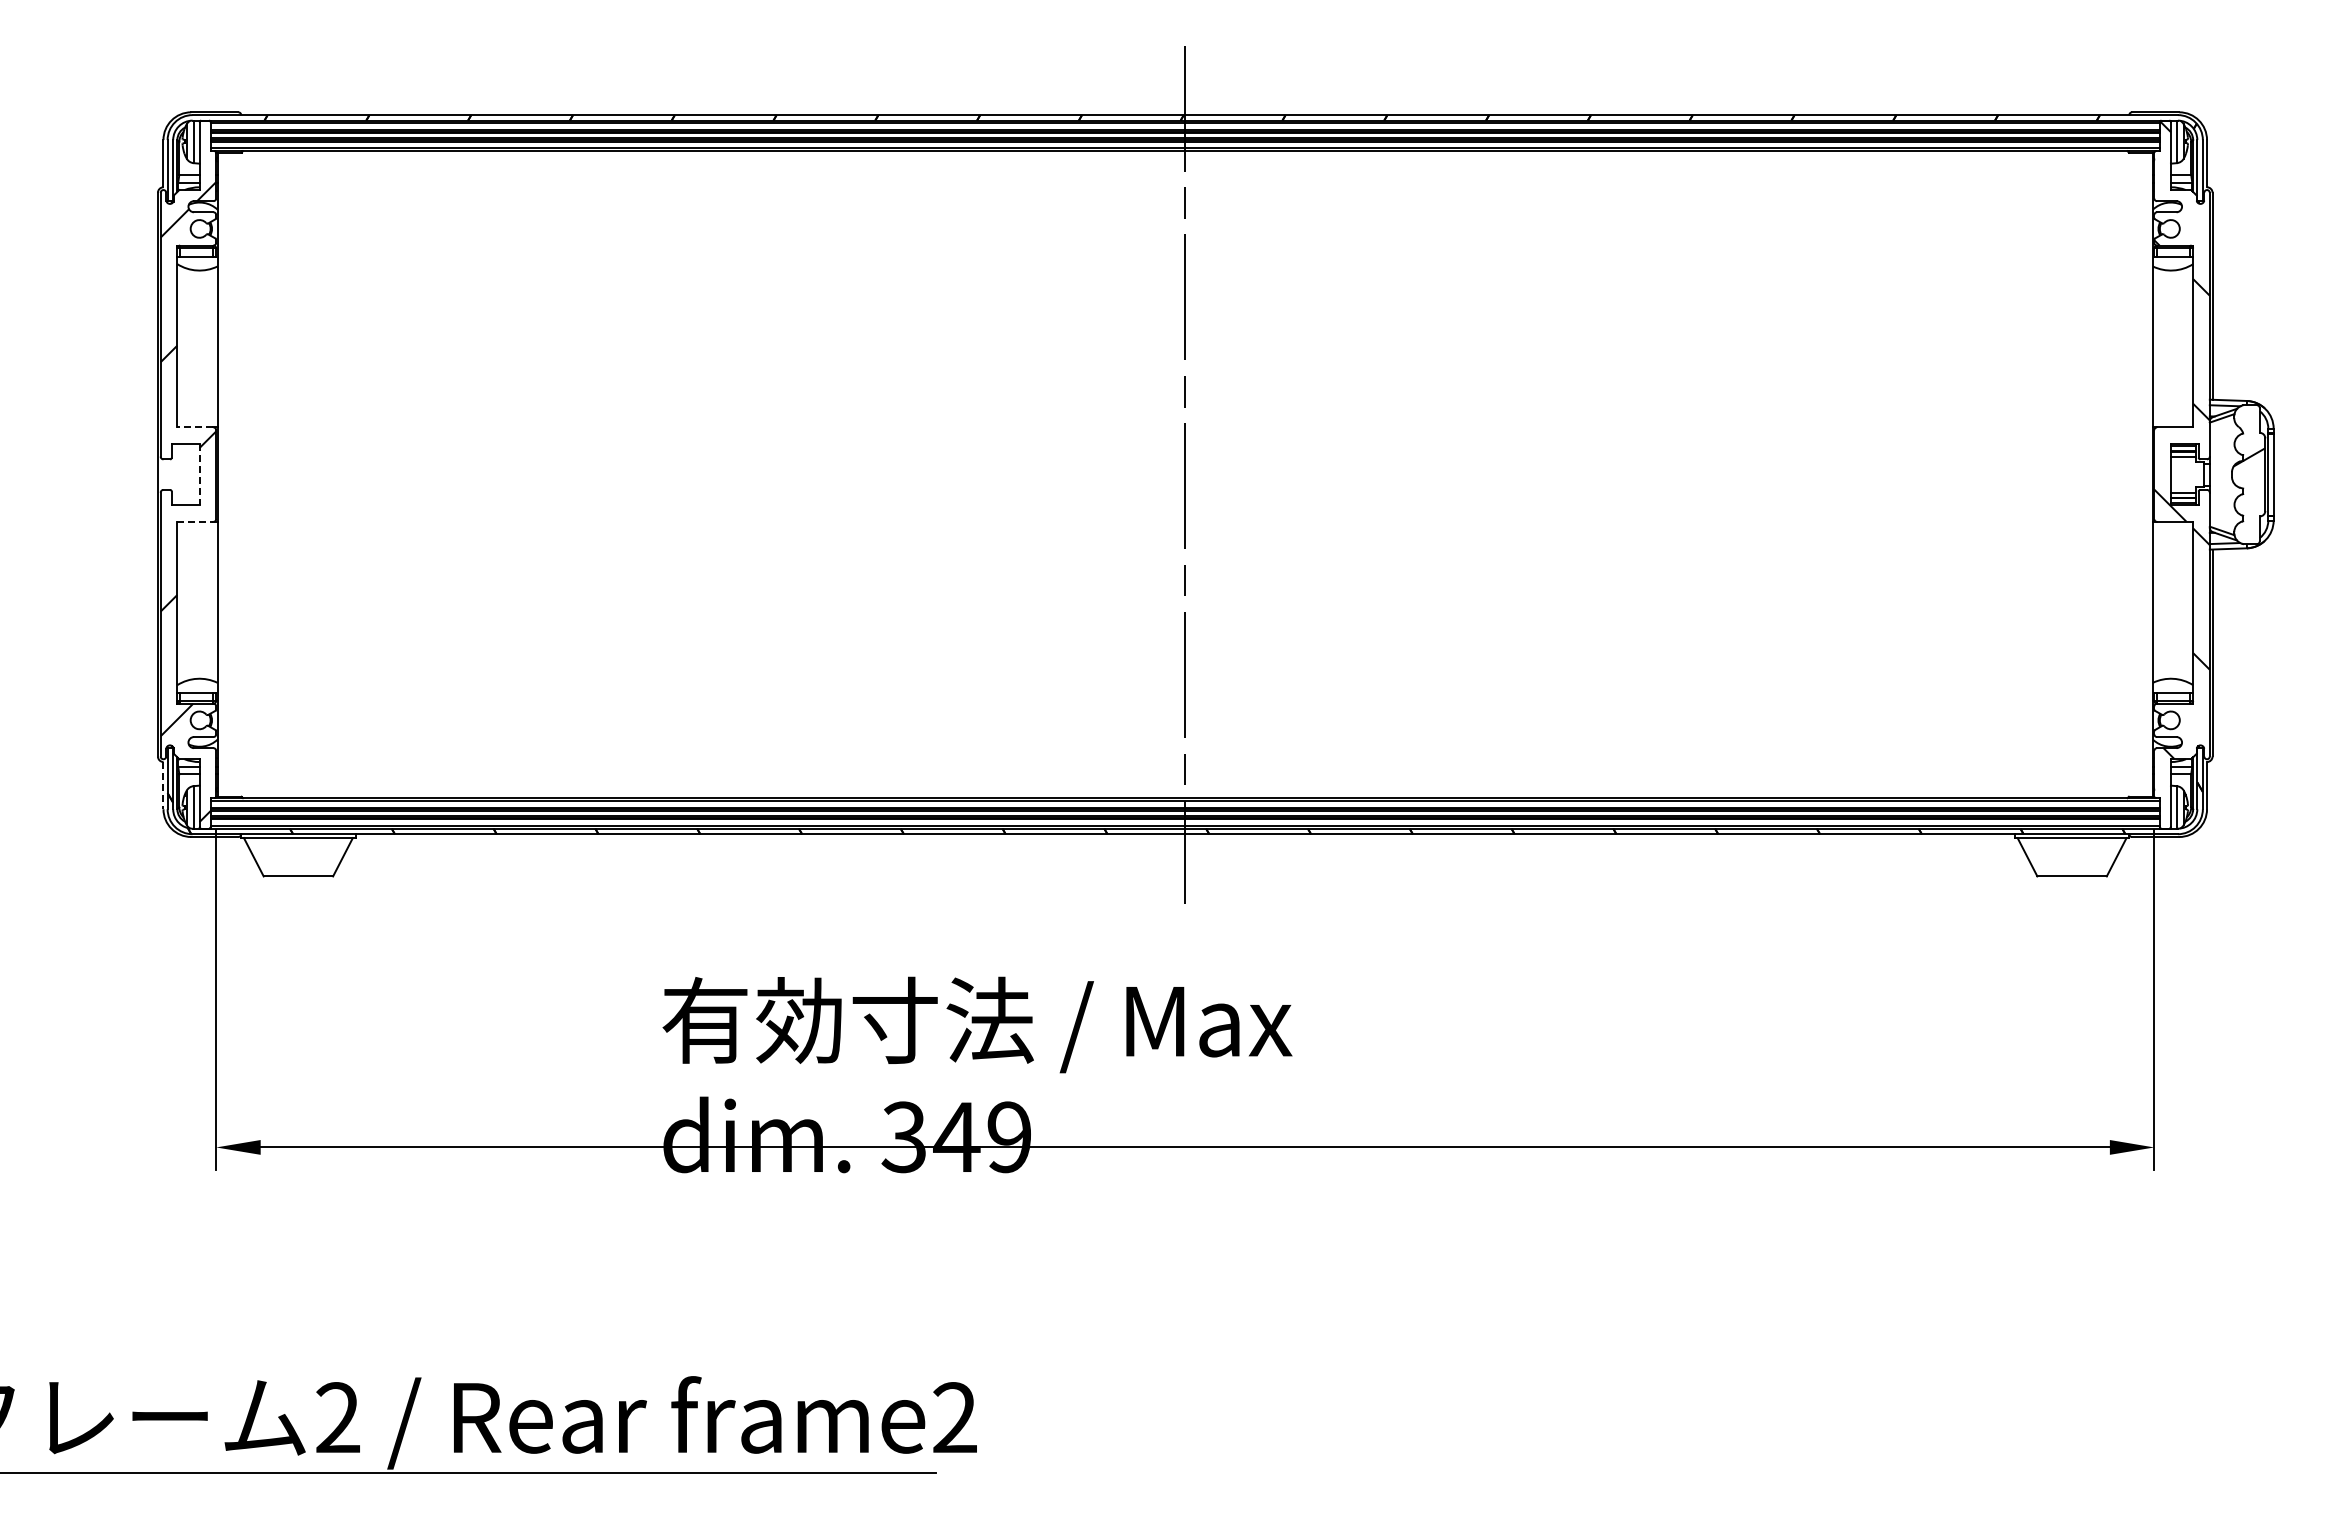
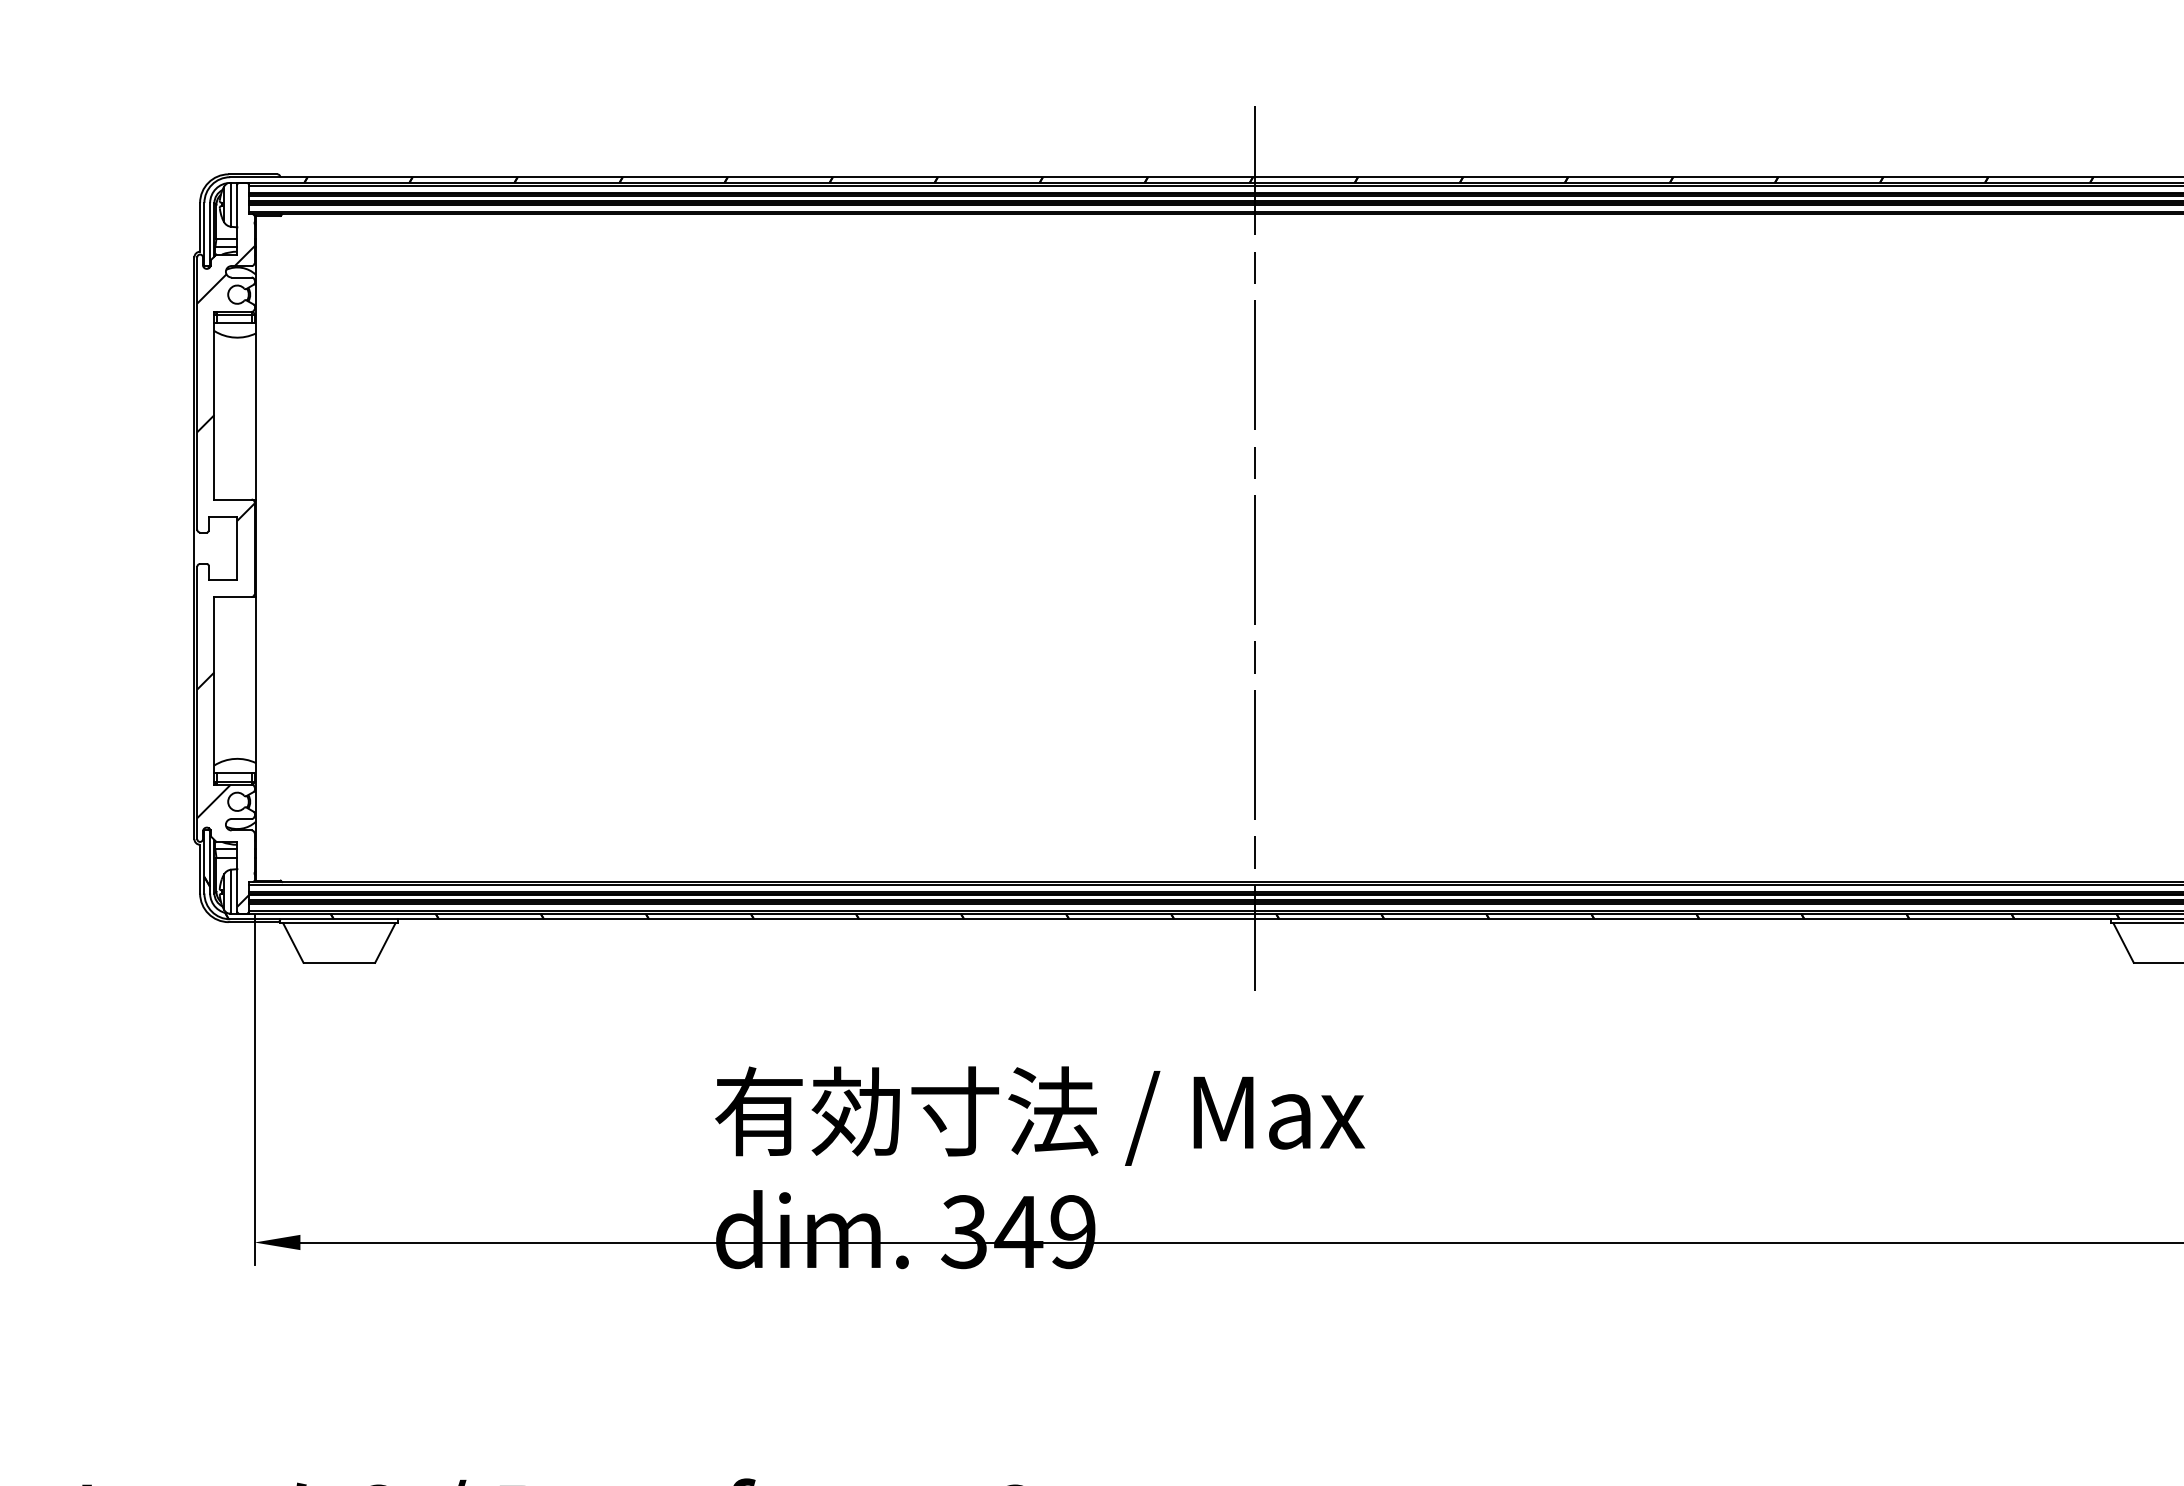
line: (194, 427) -> (232, 499), dashed -> solid
line: (199, 474) -> (237, 548), dashed -> solid
line: (195, 521) -> (233, 596), dashed -> solid
line: (163, 785) -> (200, 869), dashed -> solid

